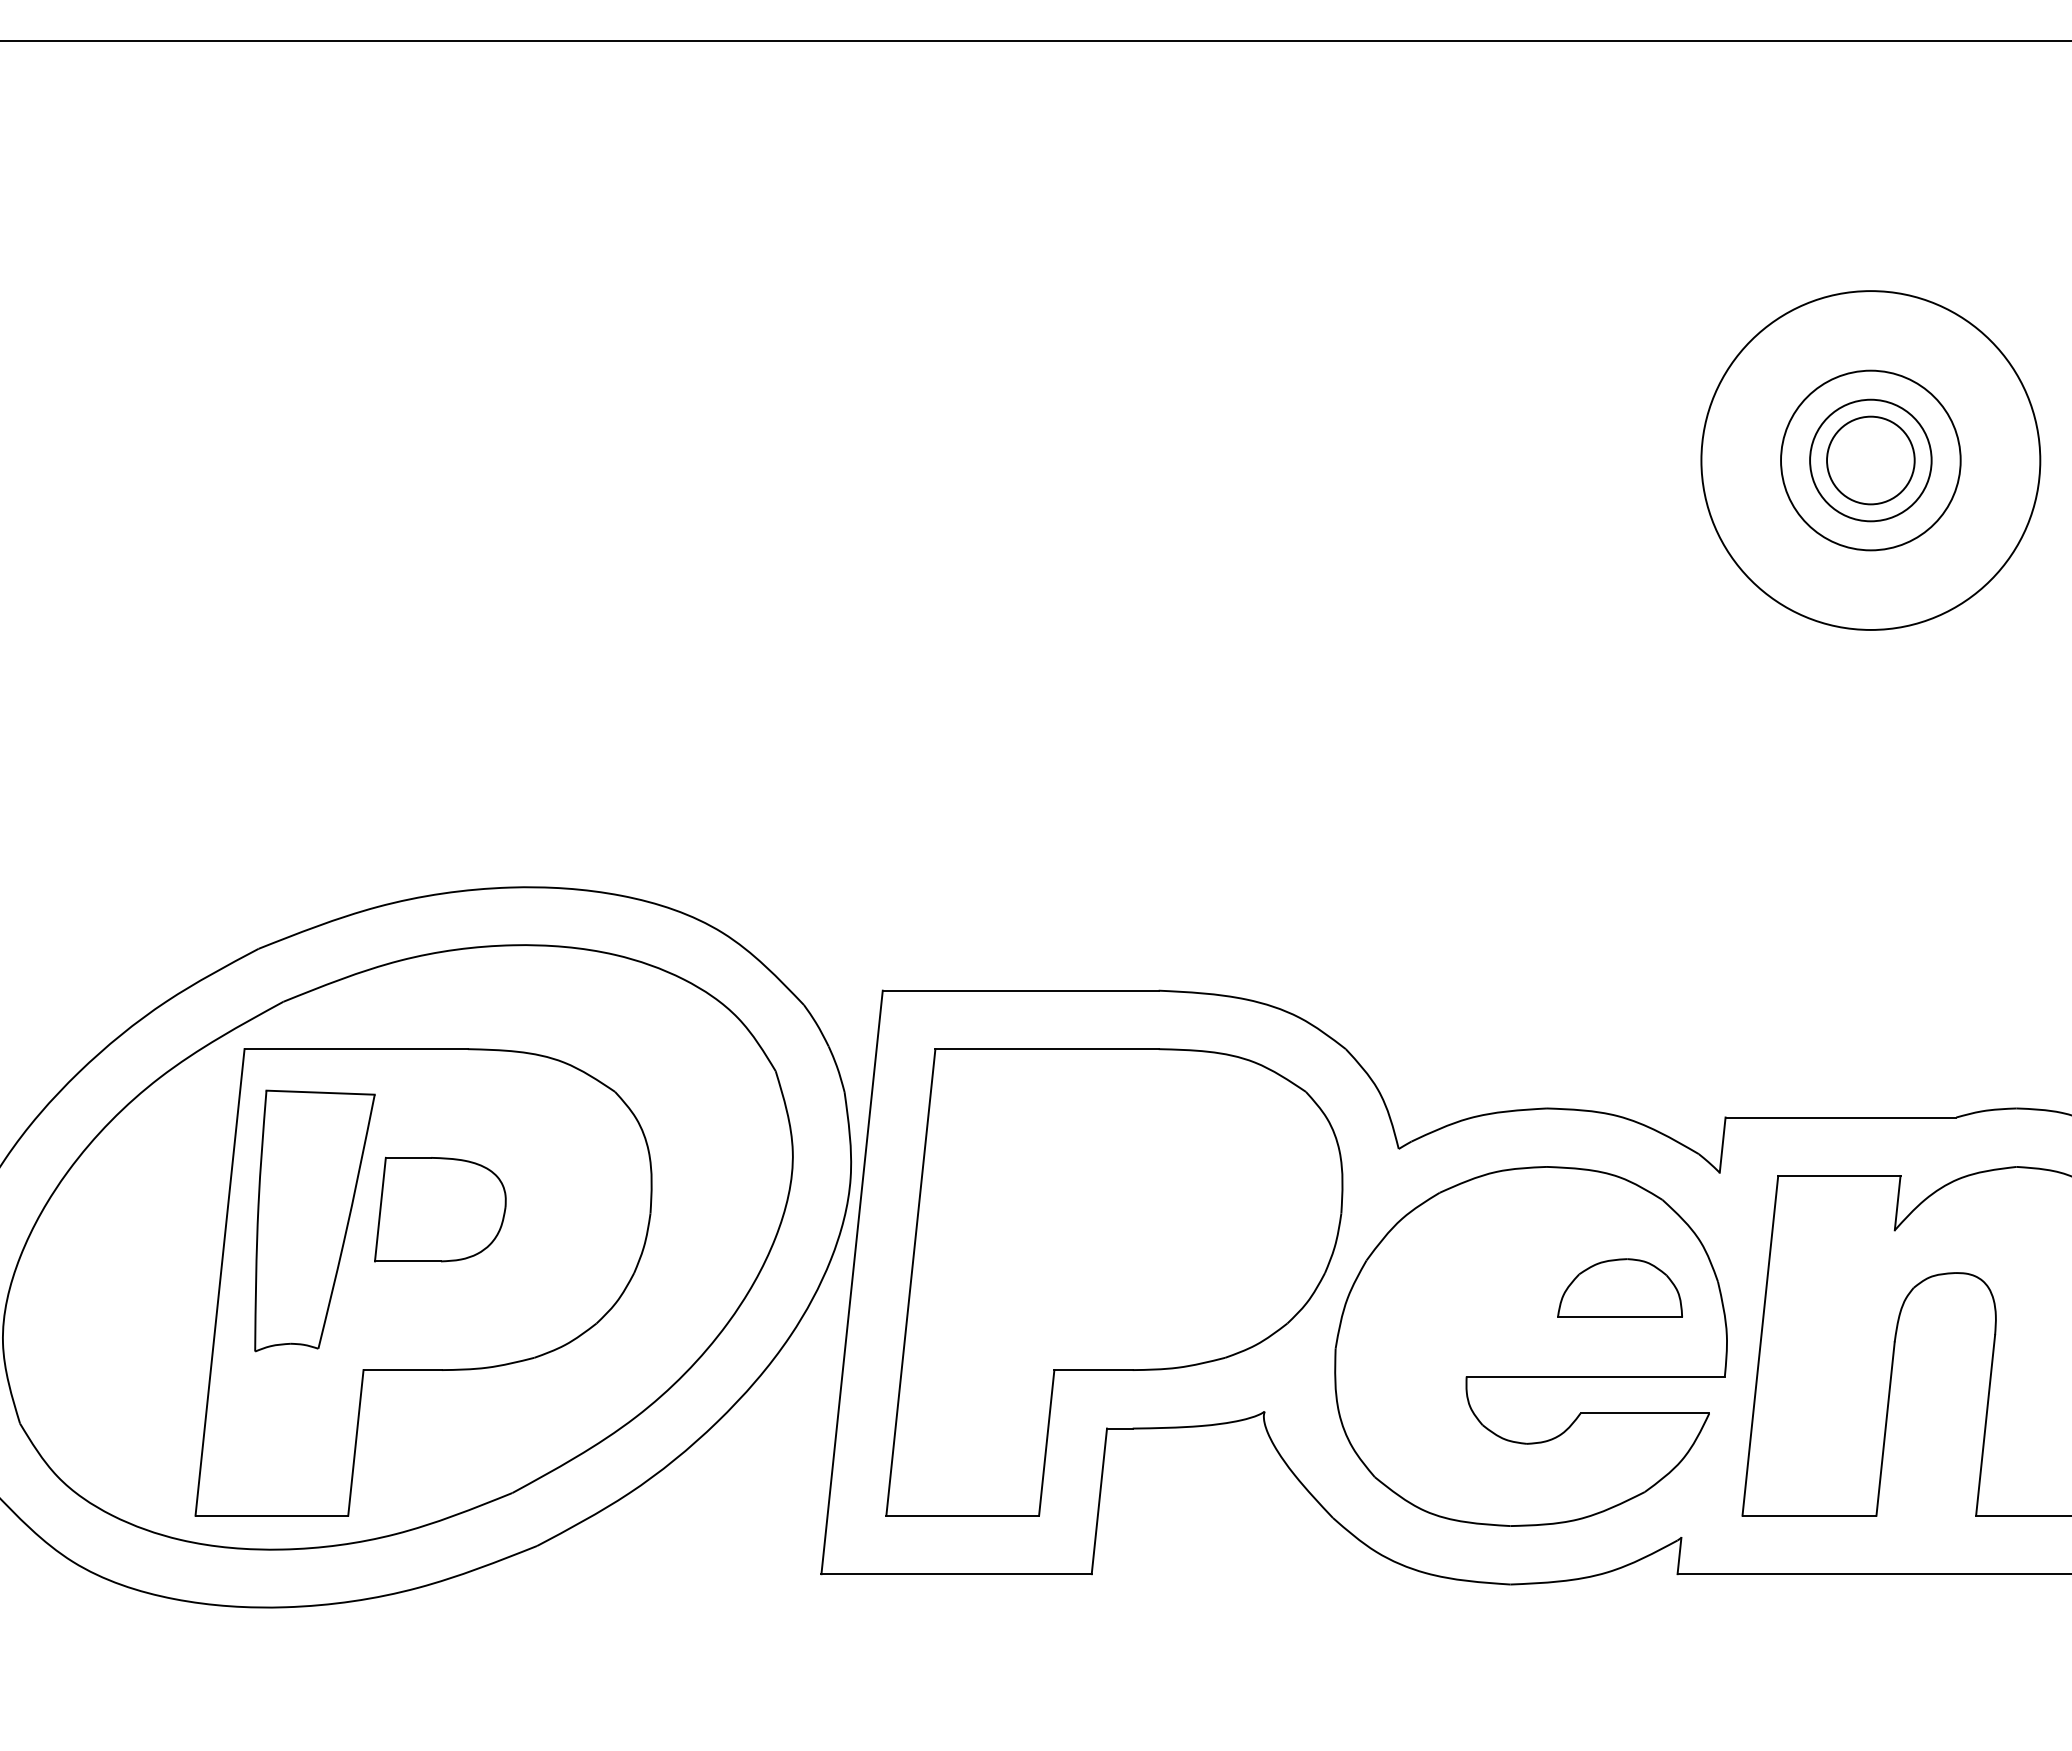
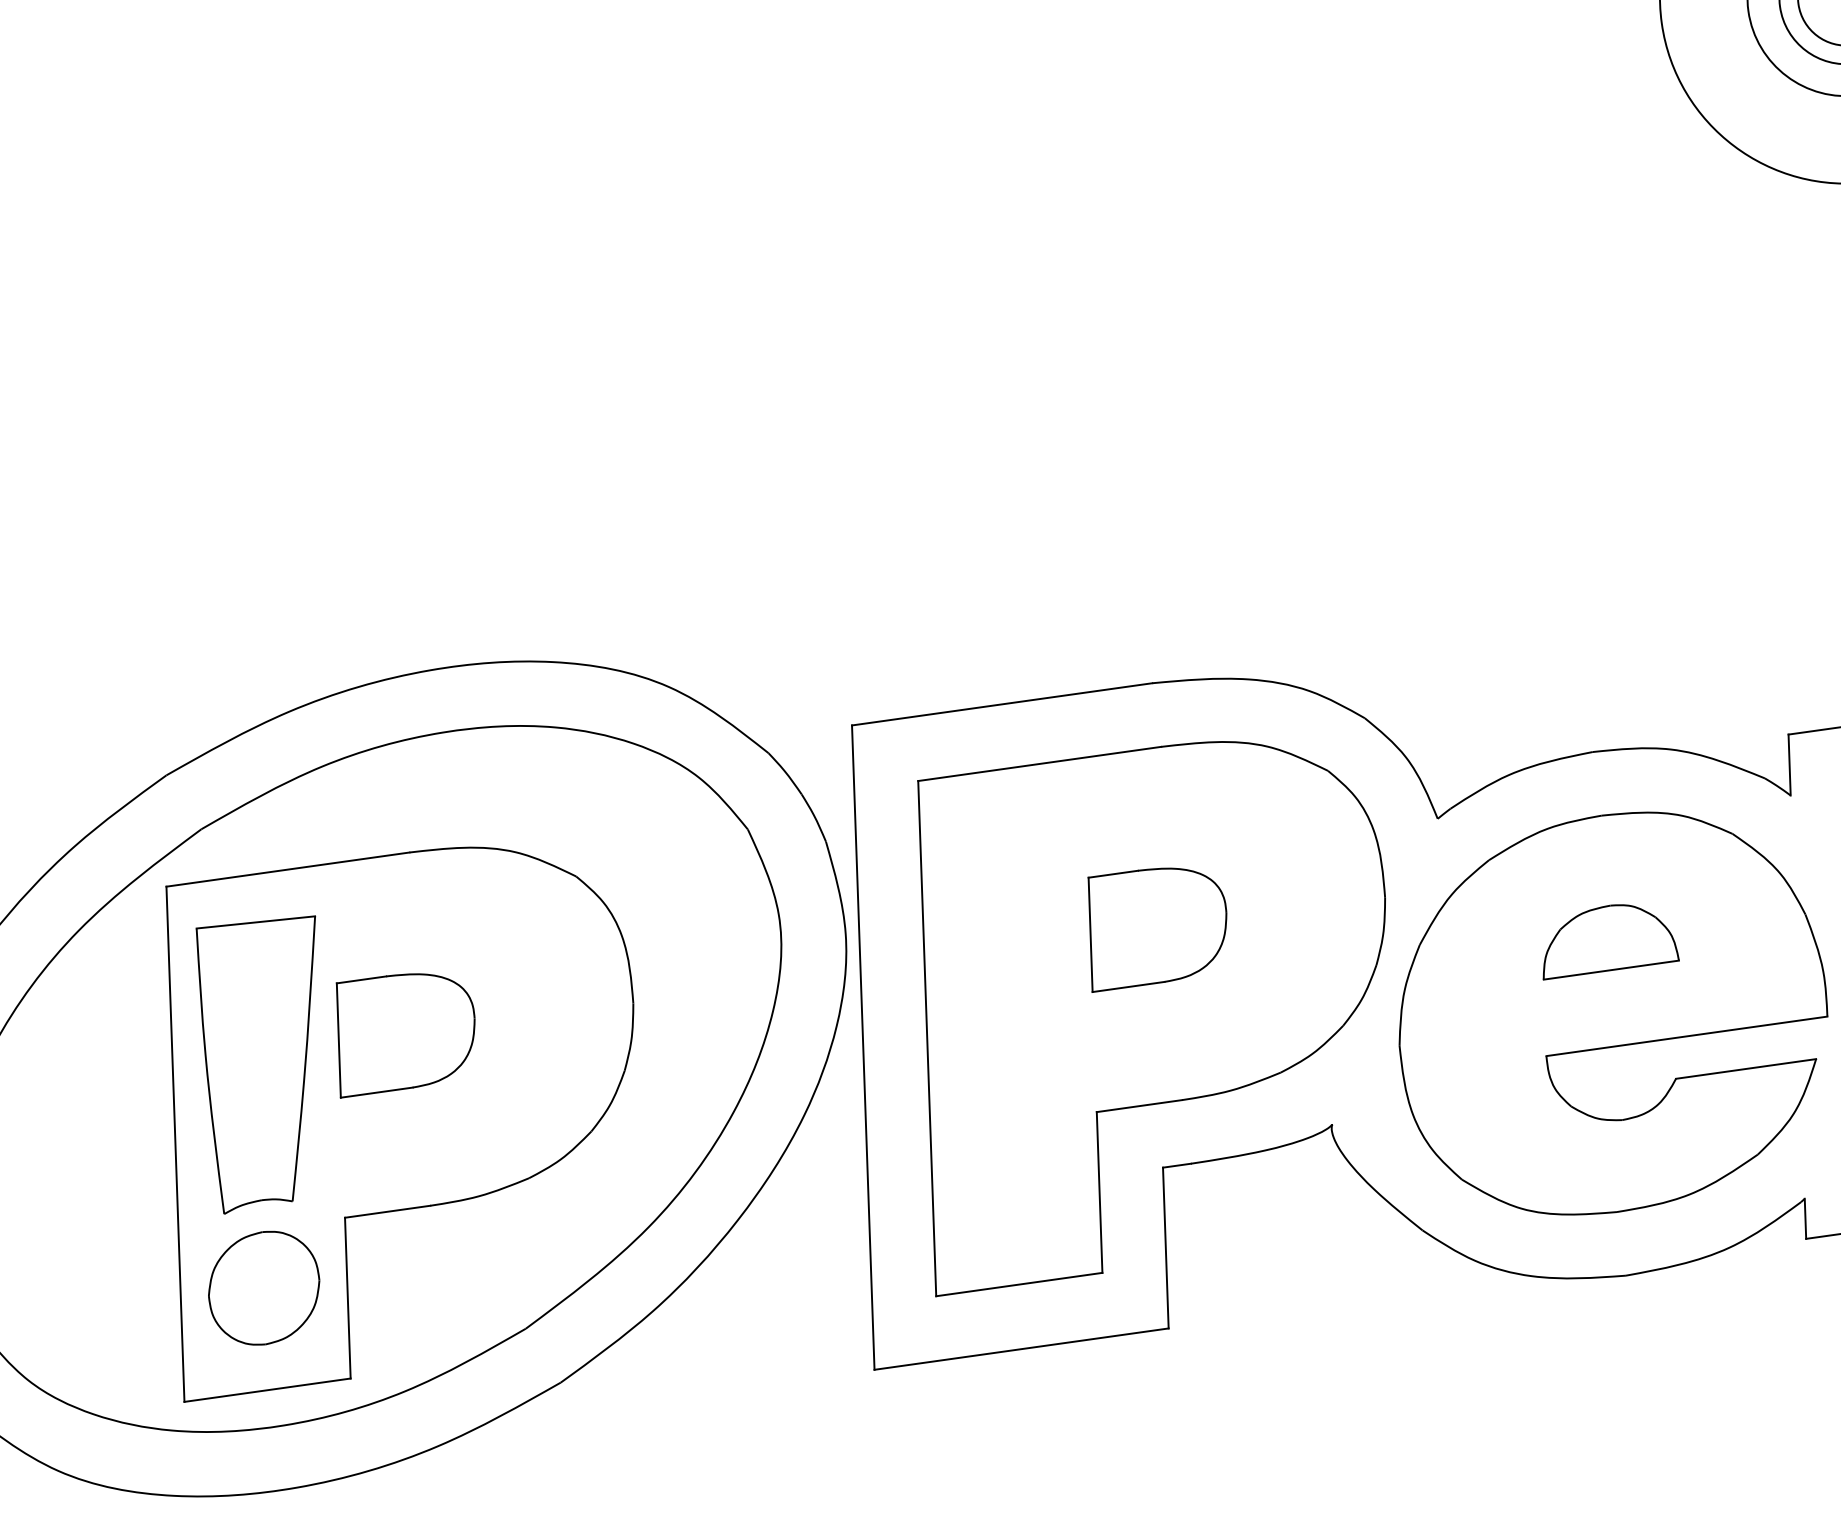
part: (1130, 1209) -> (1155, 925), added
part: (1619, 1287) -> (1606, 937), moved
part: (281, 1423) -> (263, 1288), added

